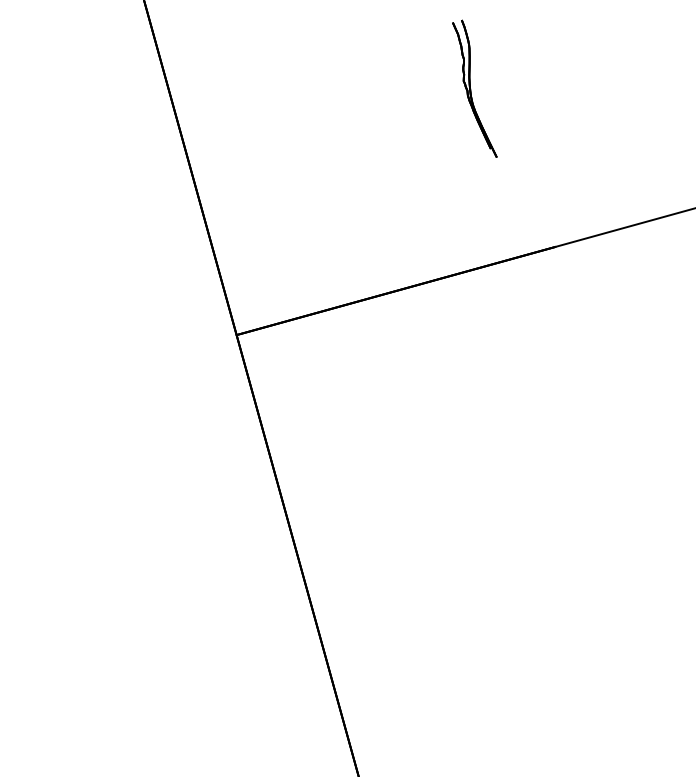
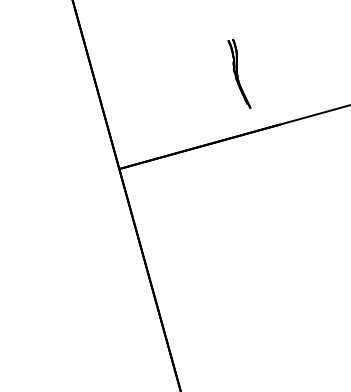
part: (474, 88) -> (239, 73), moved

